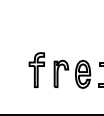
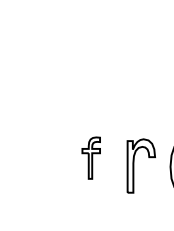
part: (36, 69) -> (90, 157), size x0.6

